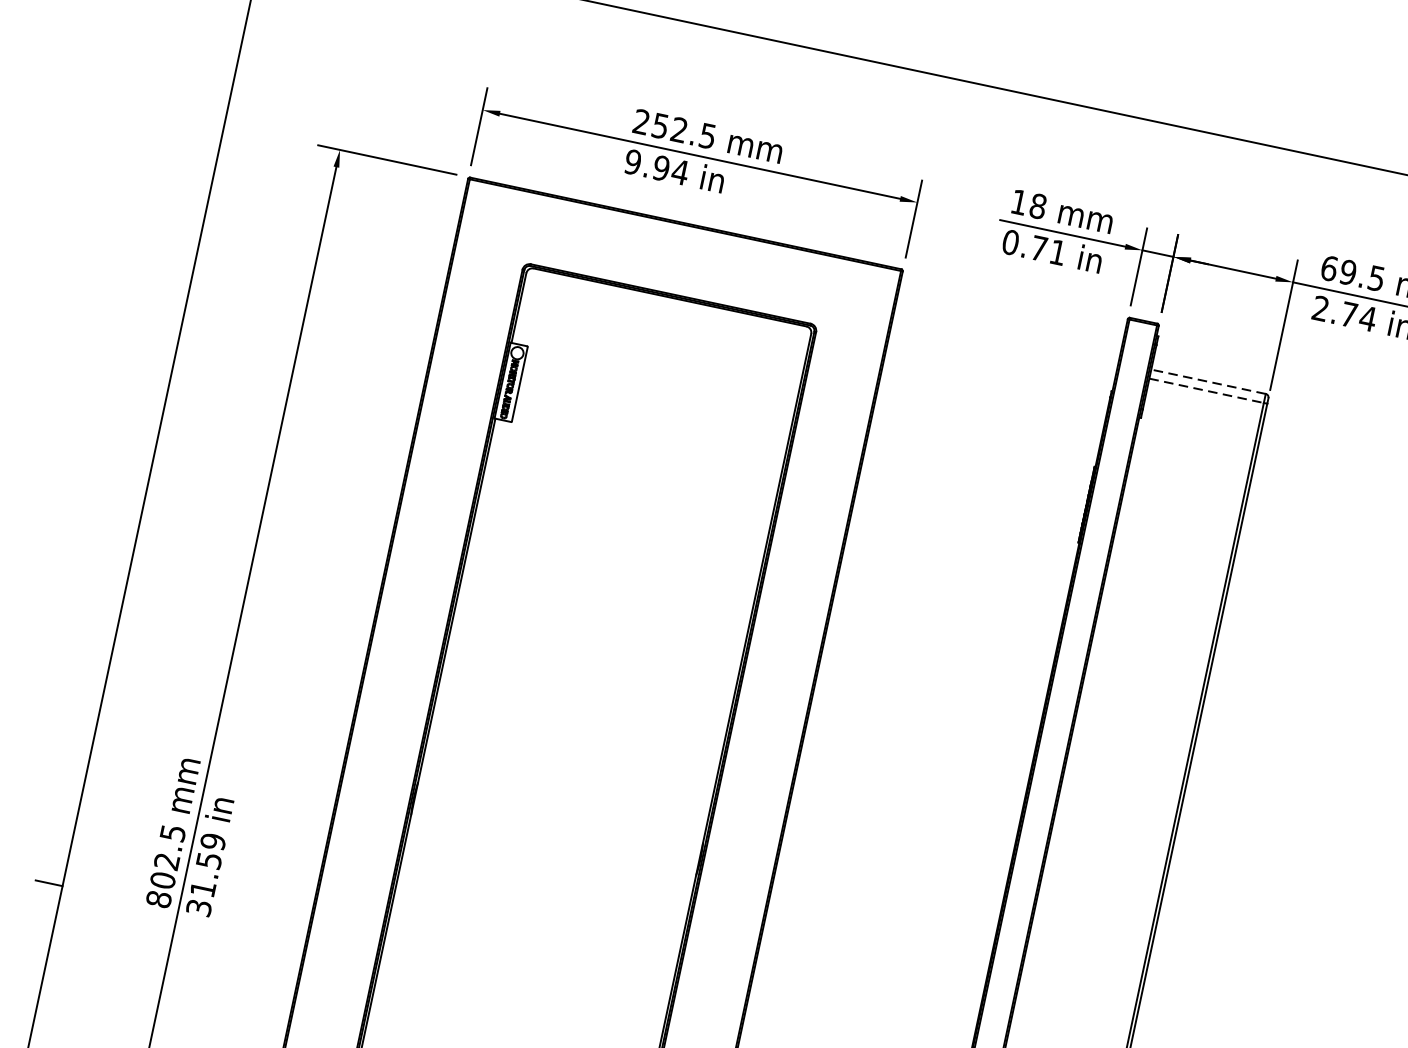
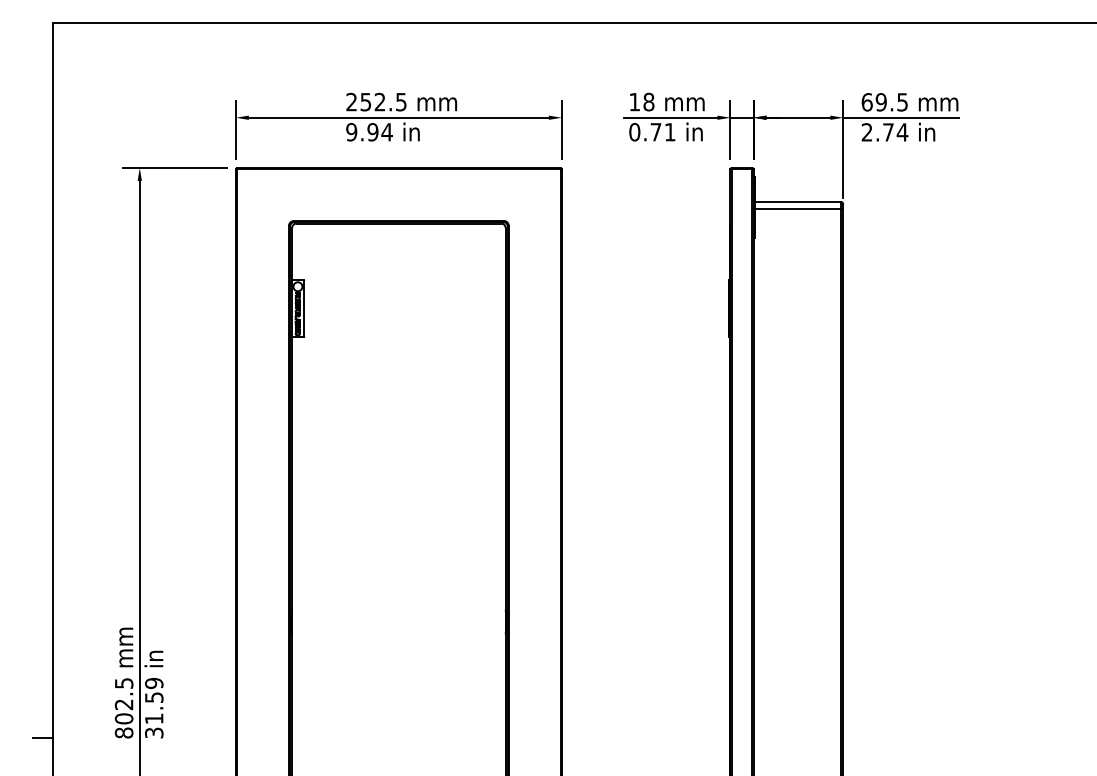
line: (1208, 381) -> (797, 201), dashed -> solid
line: (1206, 390) -> (797, 208), dashed -> solid

